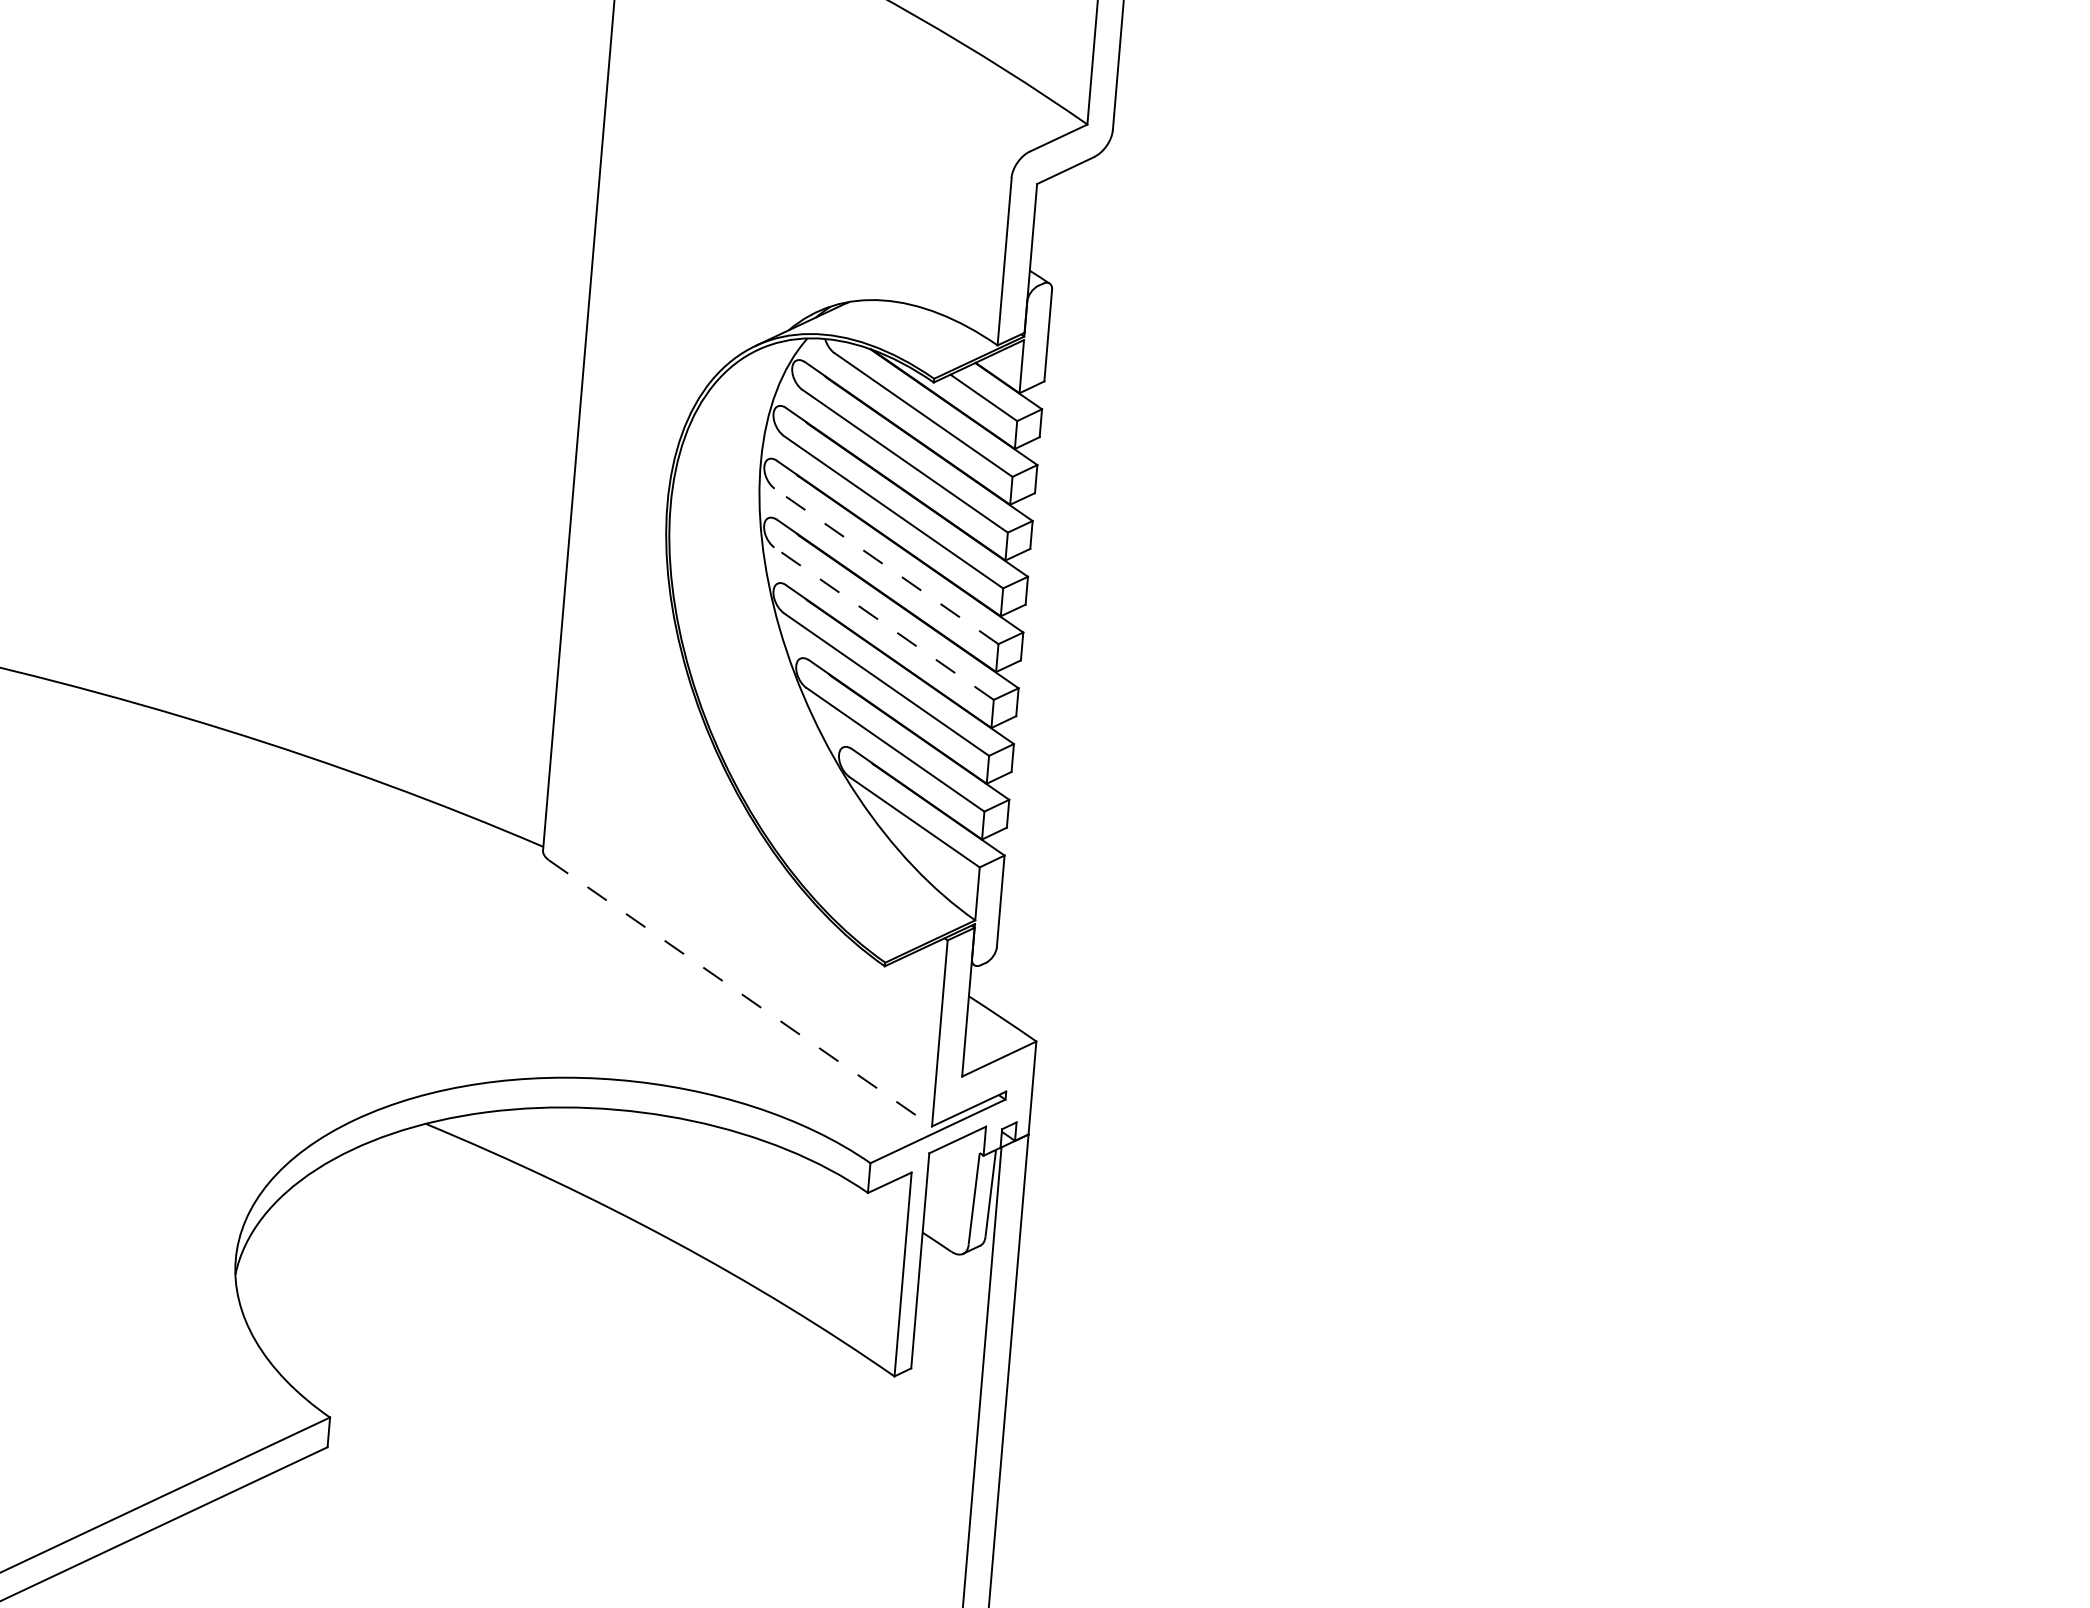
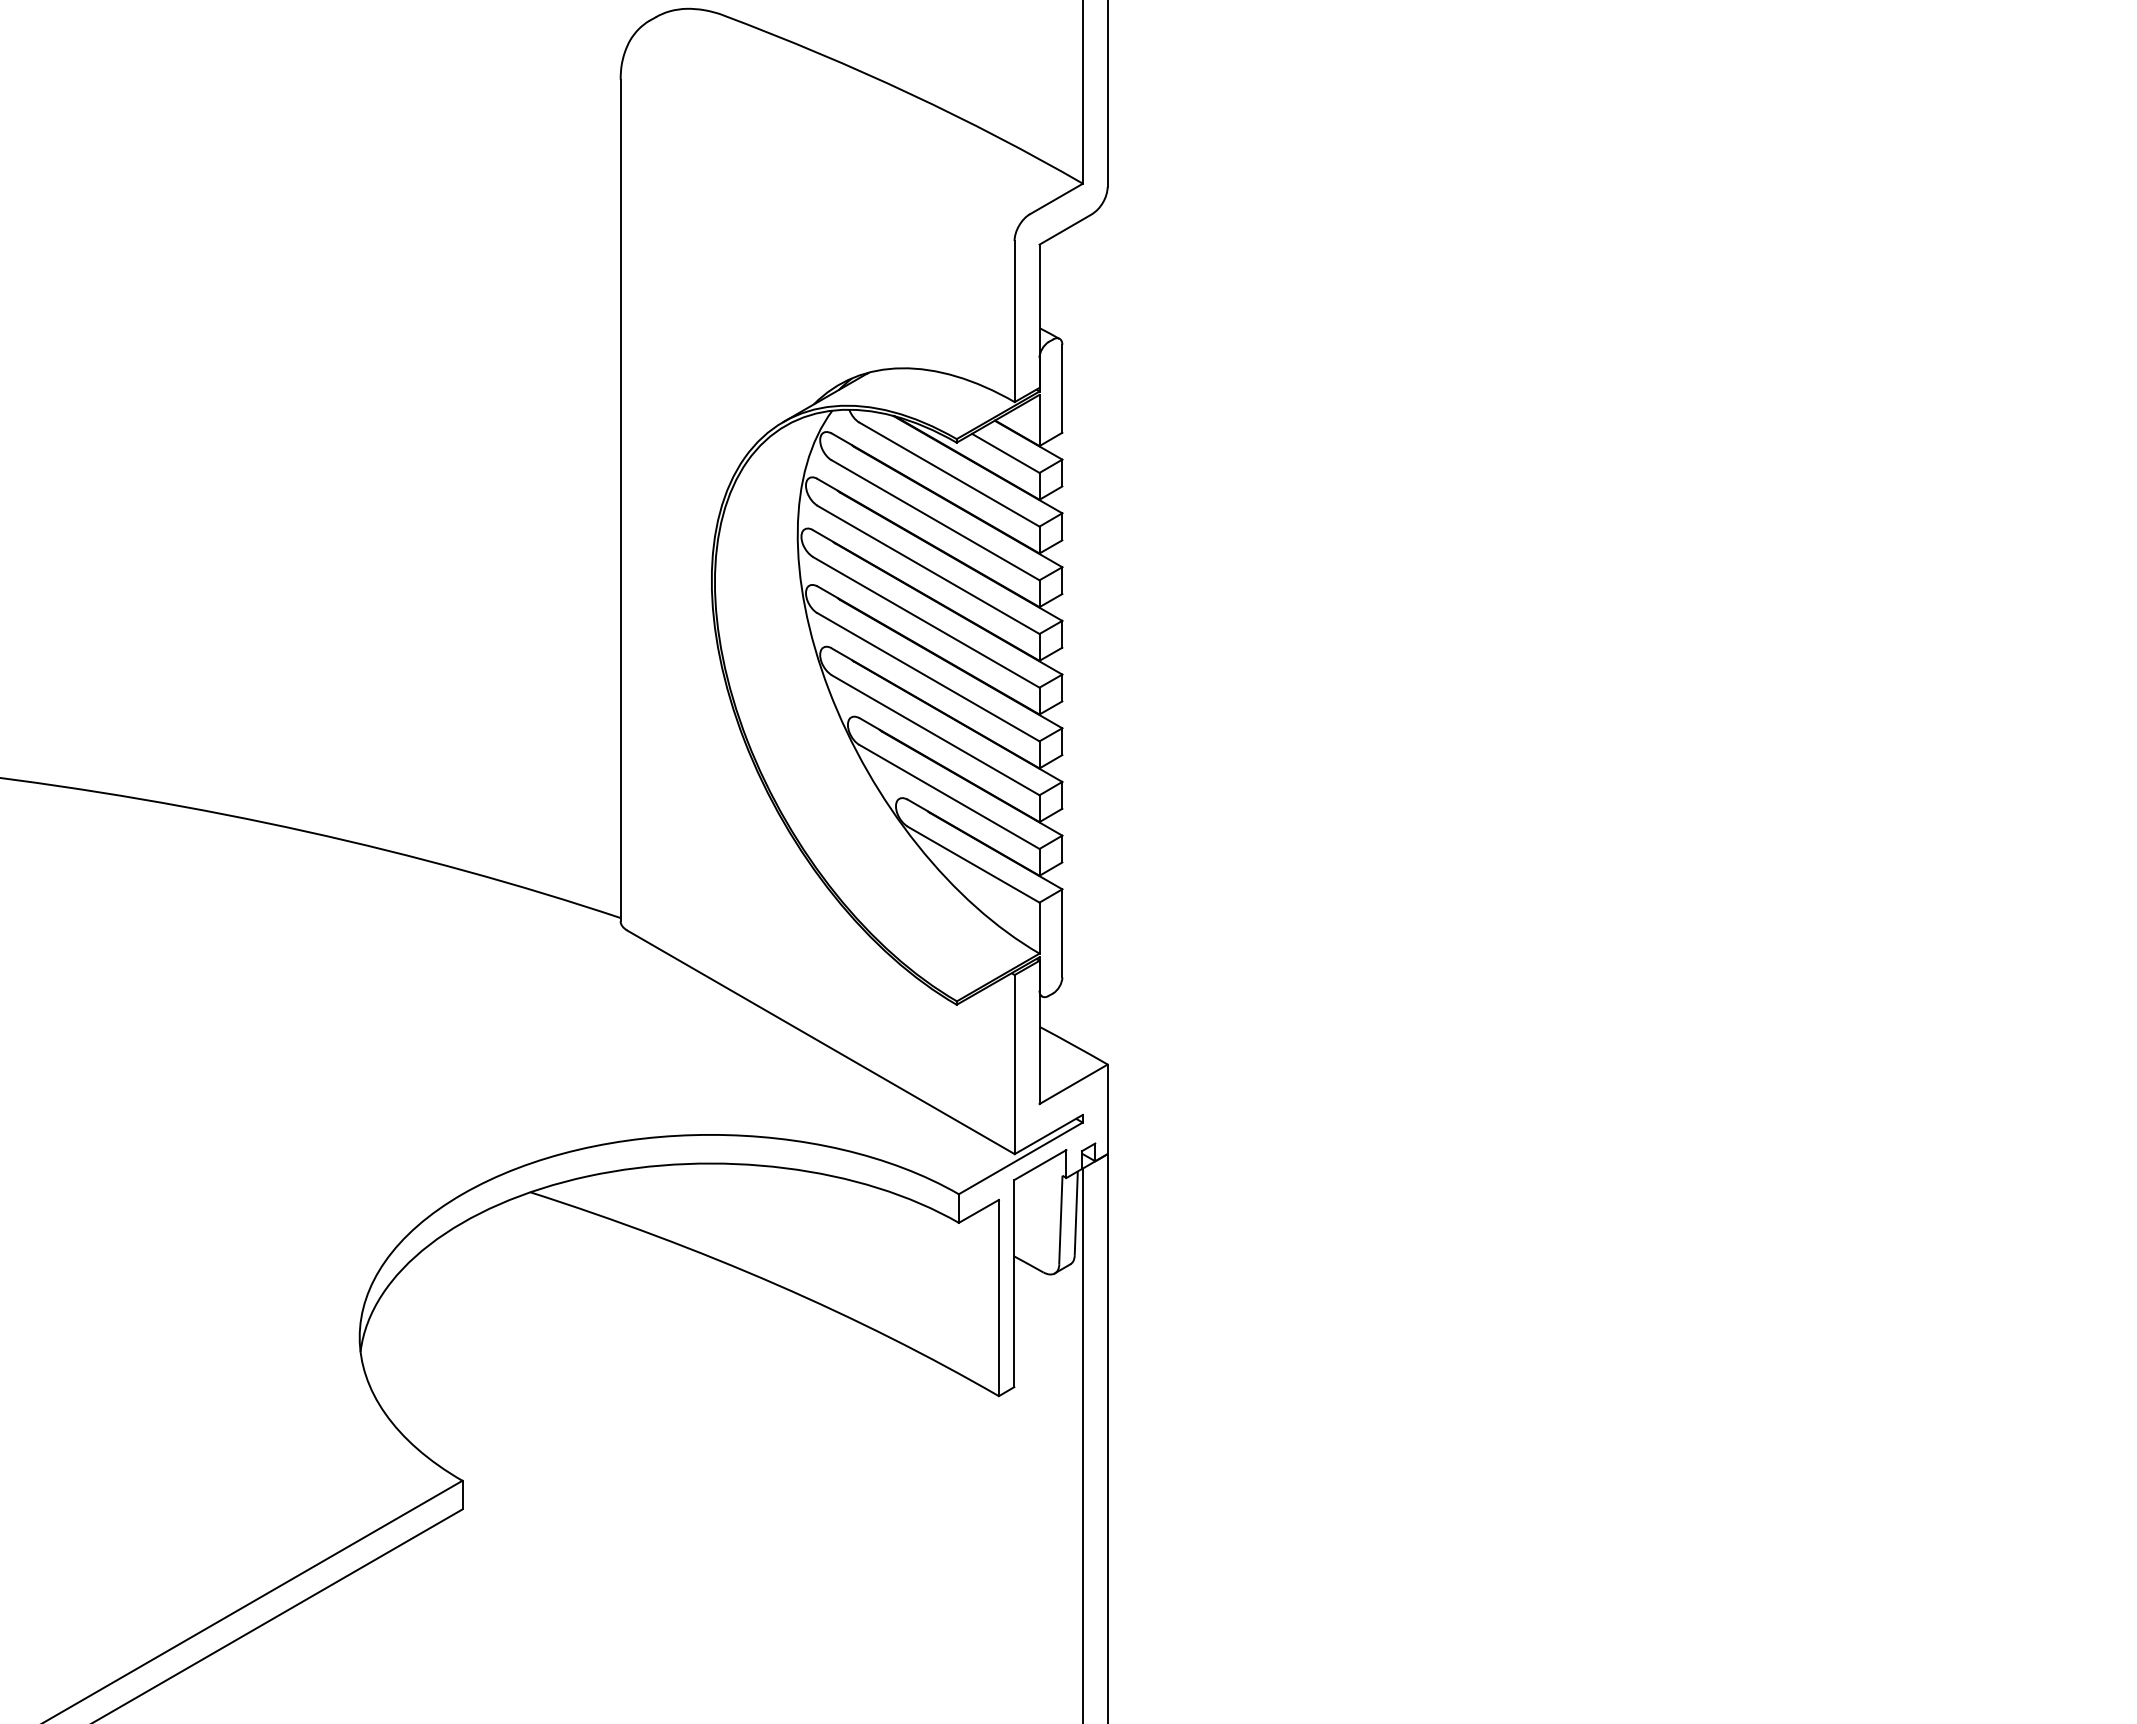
line: (886, 566) -> (926, 622), dashed -> solid
line: (884, 623) -> (928, 677), dashed -> solid
line: (740, 993) -> (820, 1042), dashed -> solid

